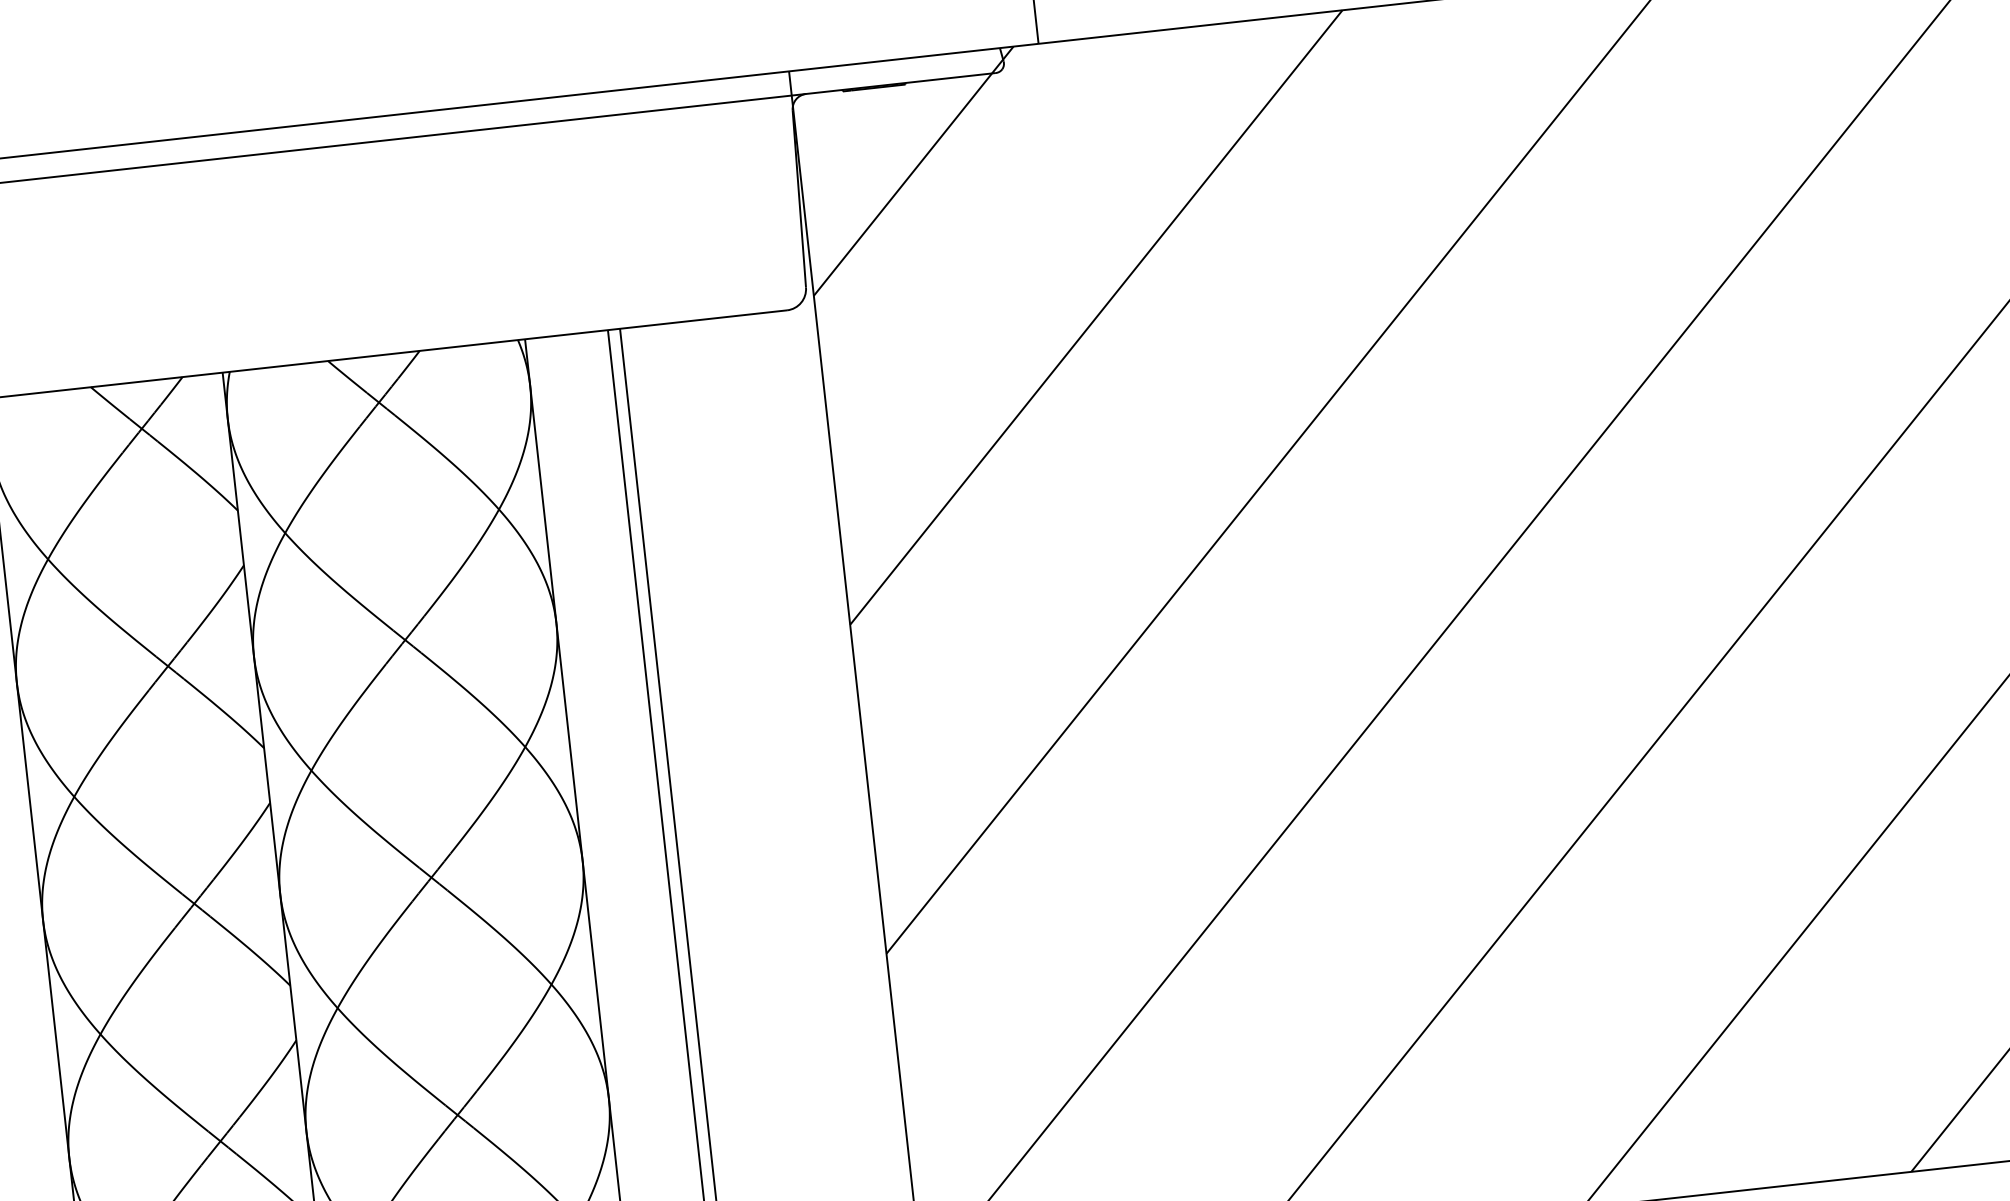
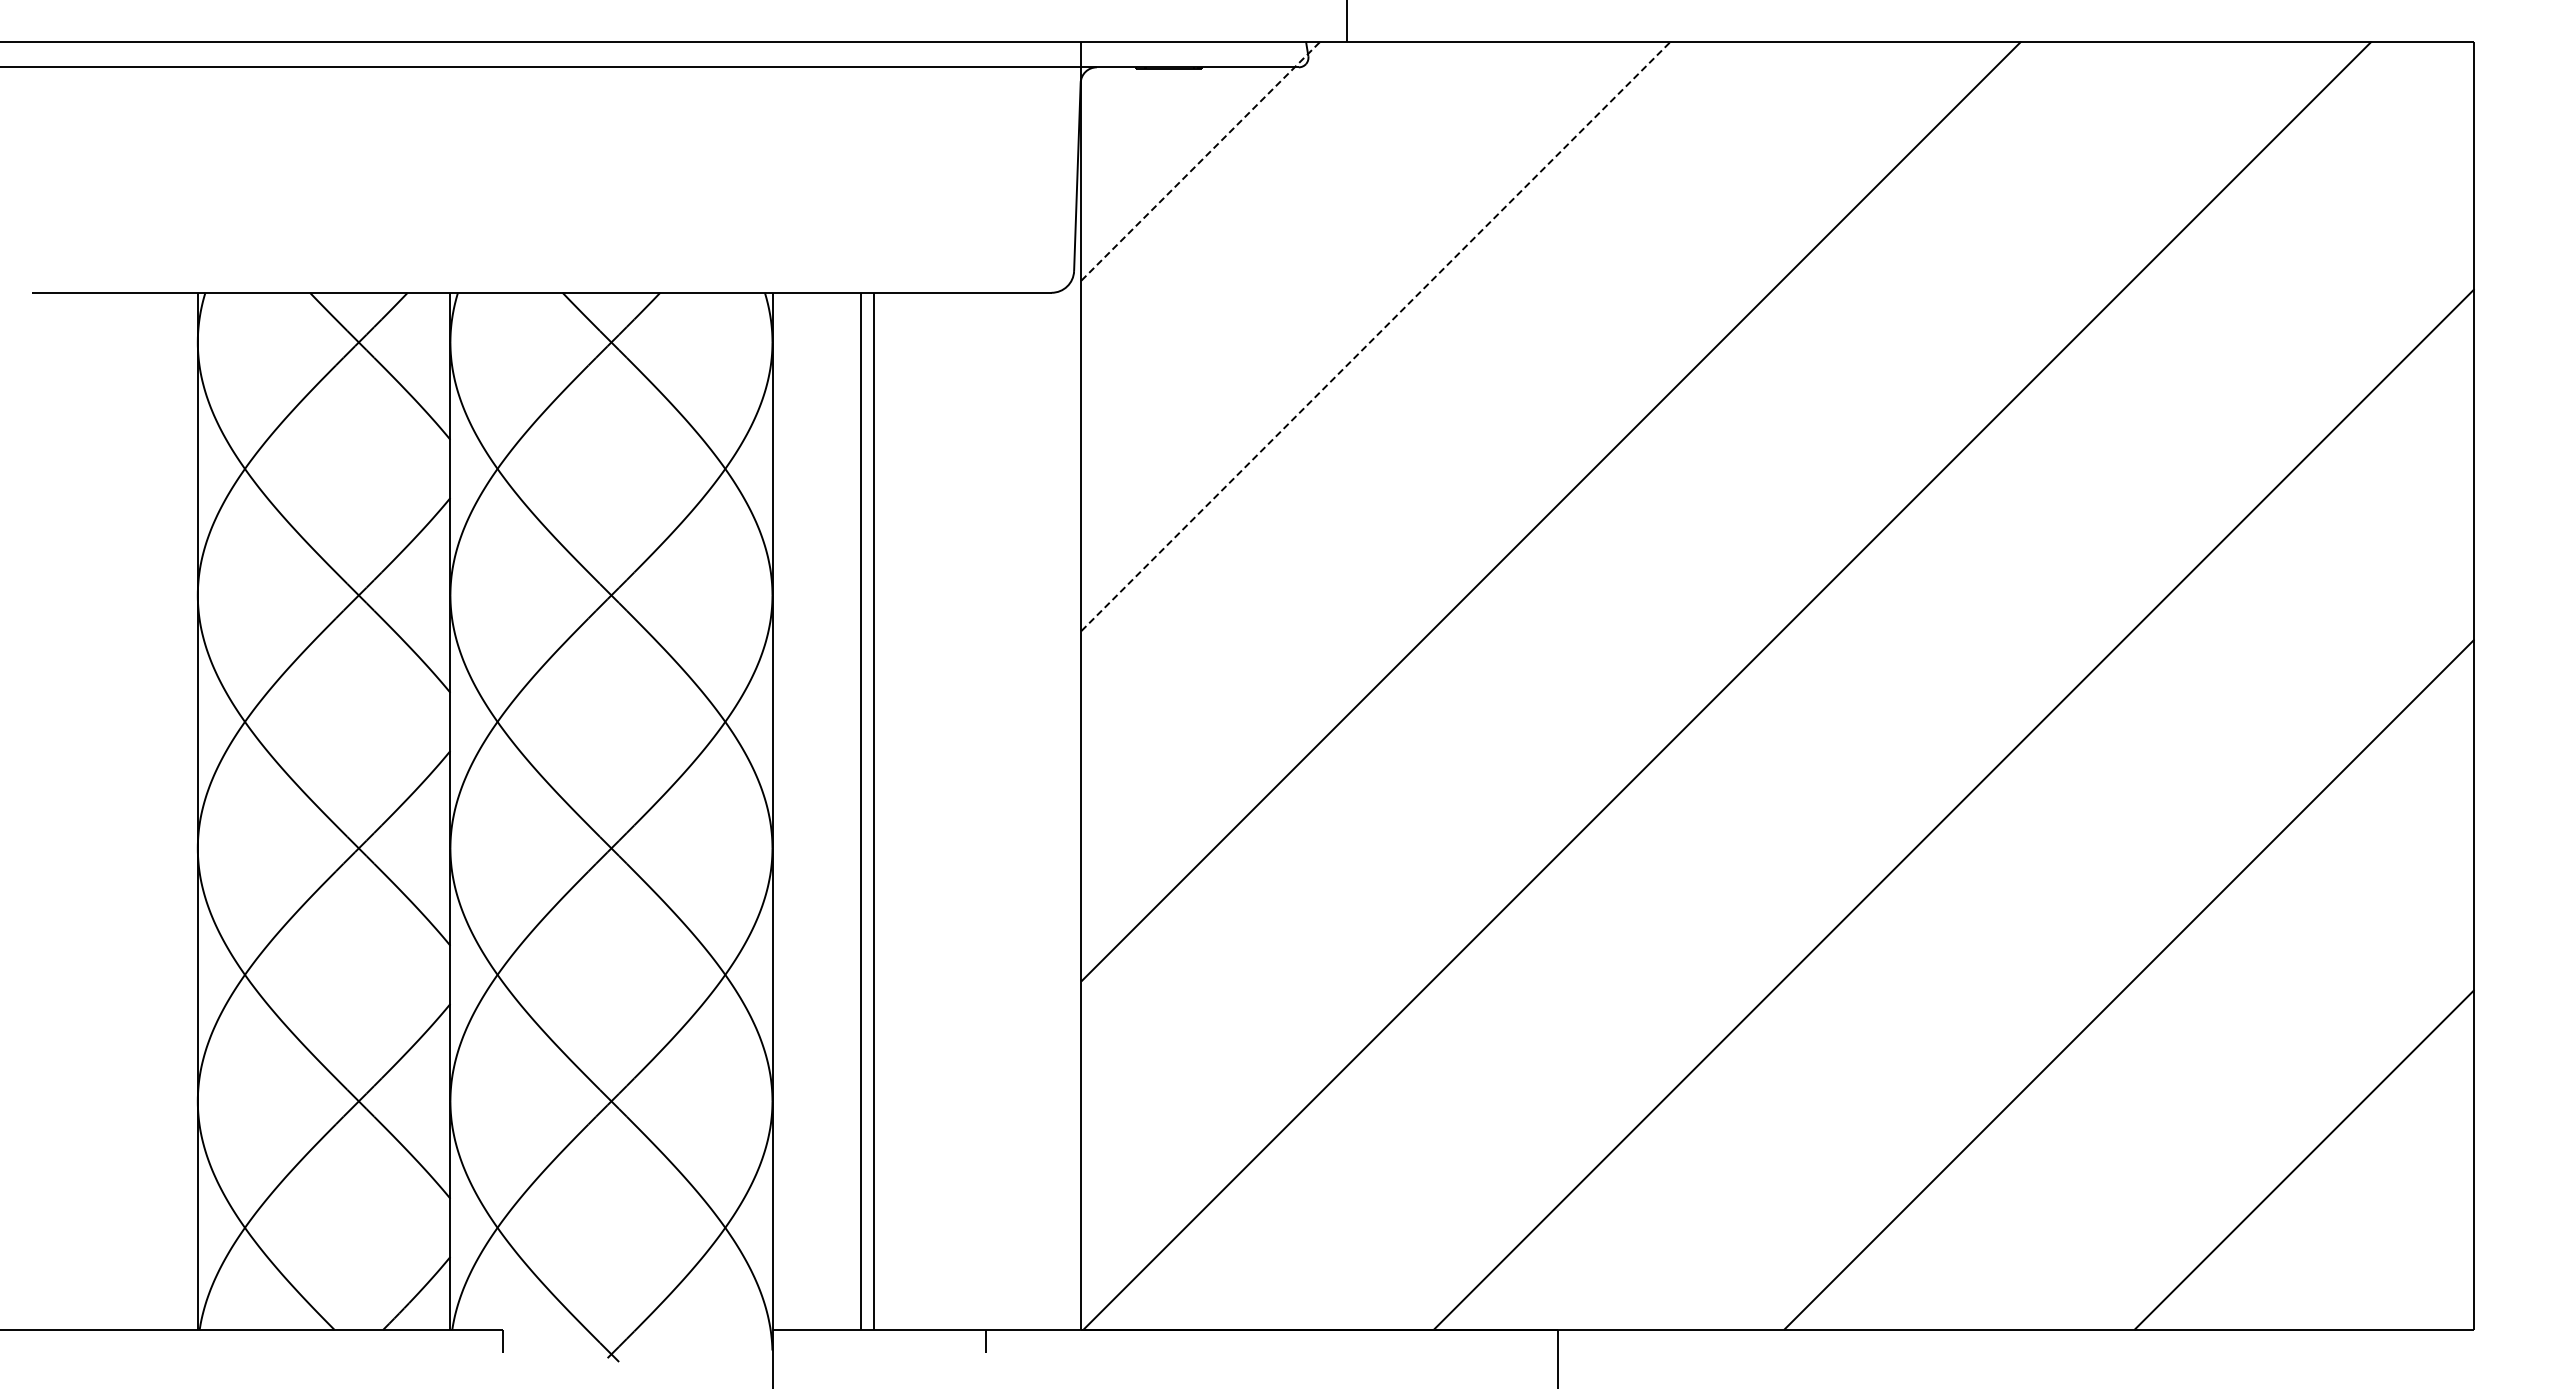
line: (914, 170) -> (1201, 160), solid -> dashed
line: (1096, 317) -> (1376, 336), solid -> dashed

